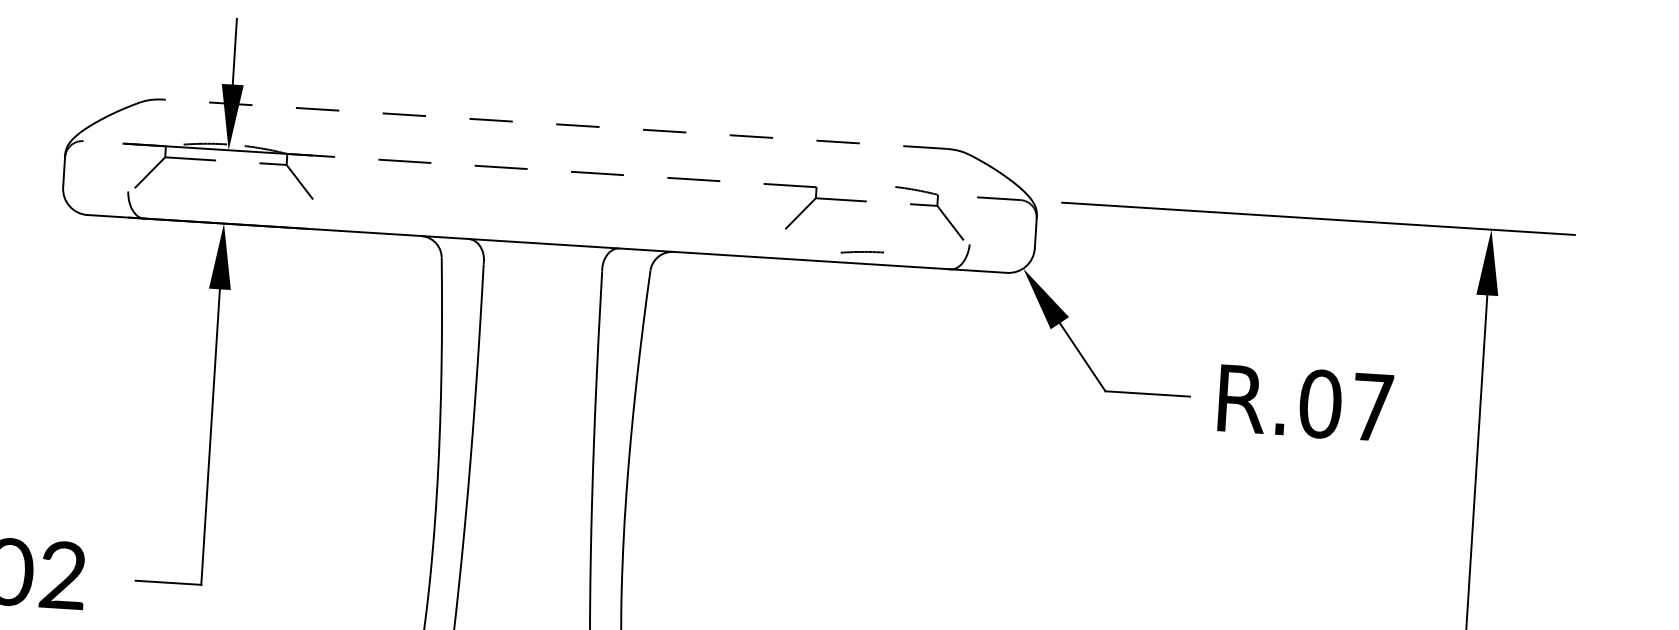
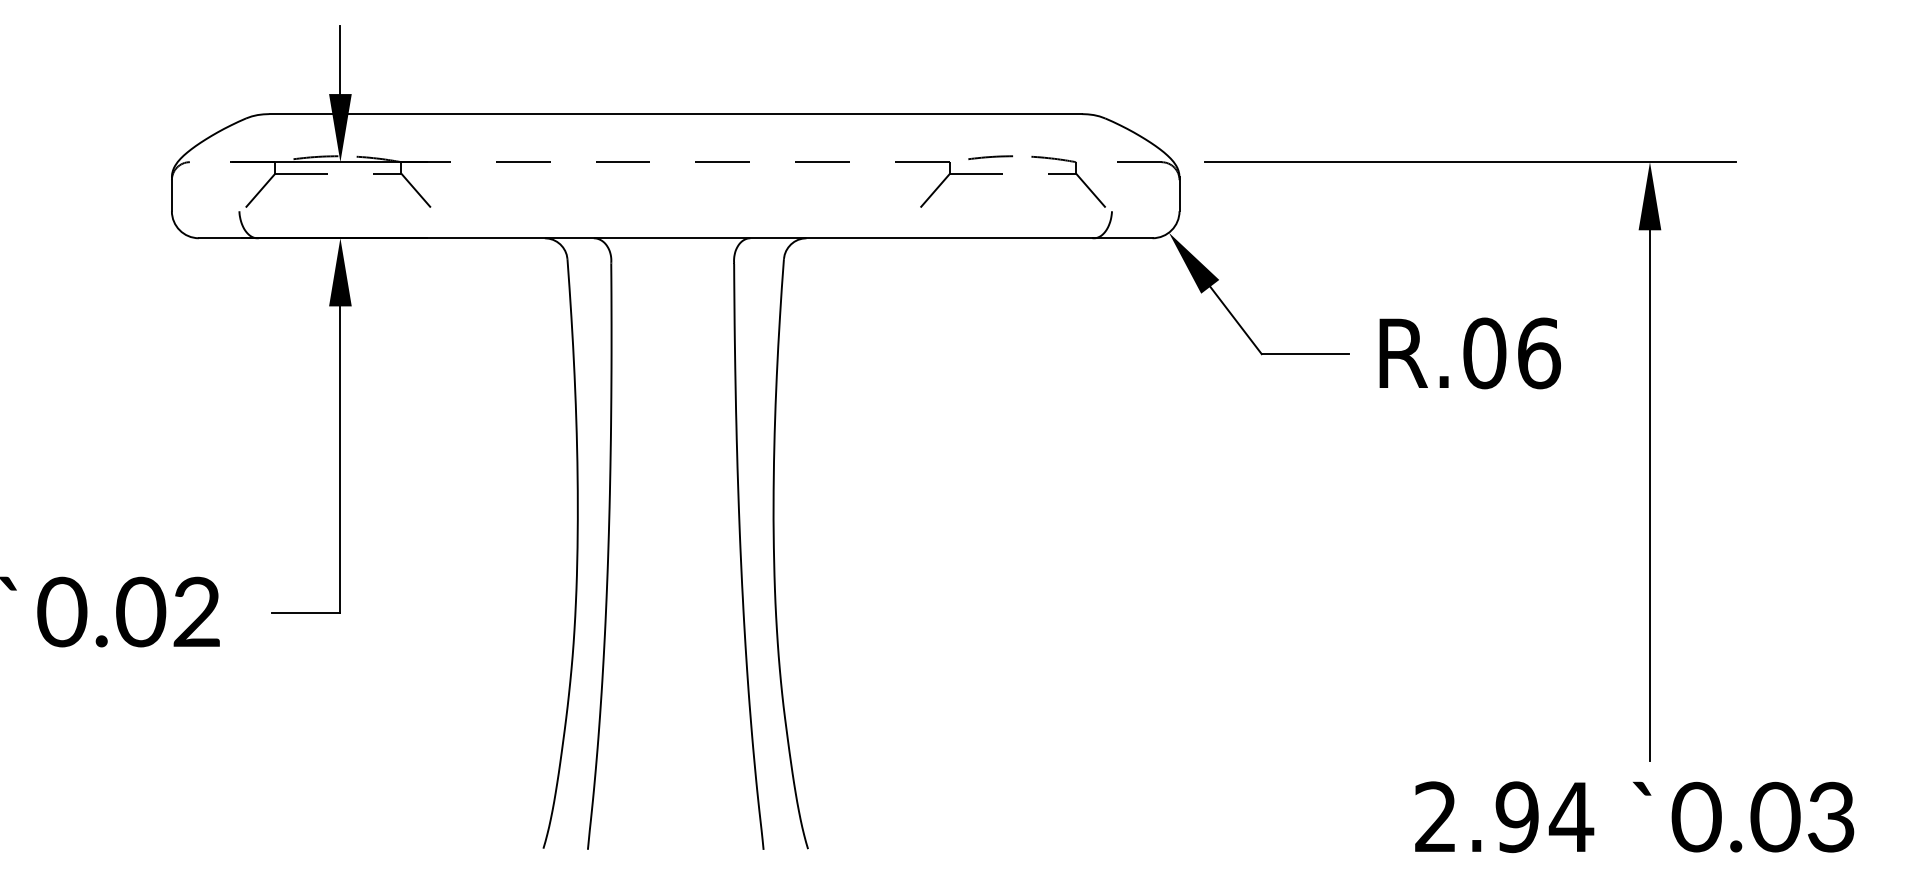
line: (554, 124) -> (675, 114), dashed -> solid
line: (862, 252) -> (990, 157), moved
text: (1373, 407) -> (1539, 353), R.07 -> R.06

